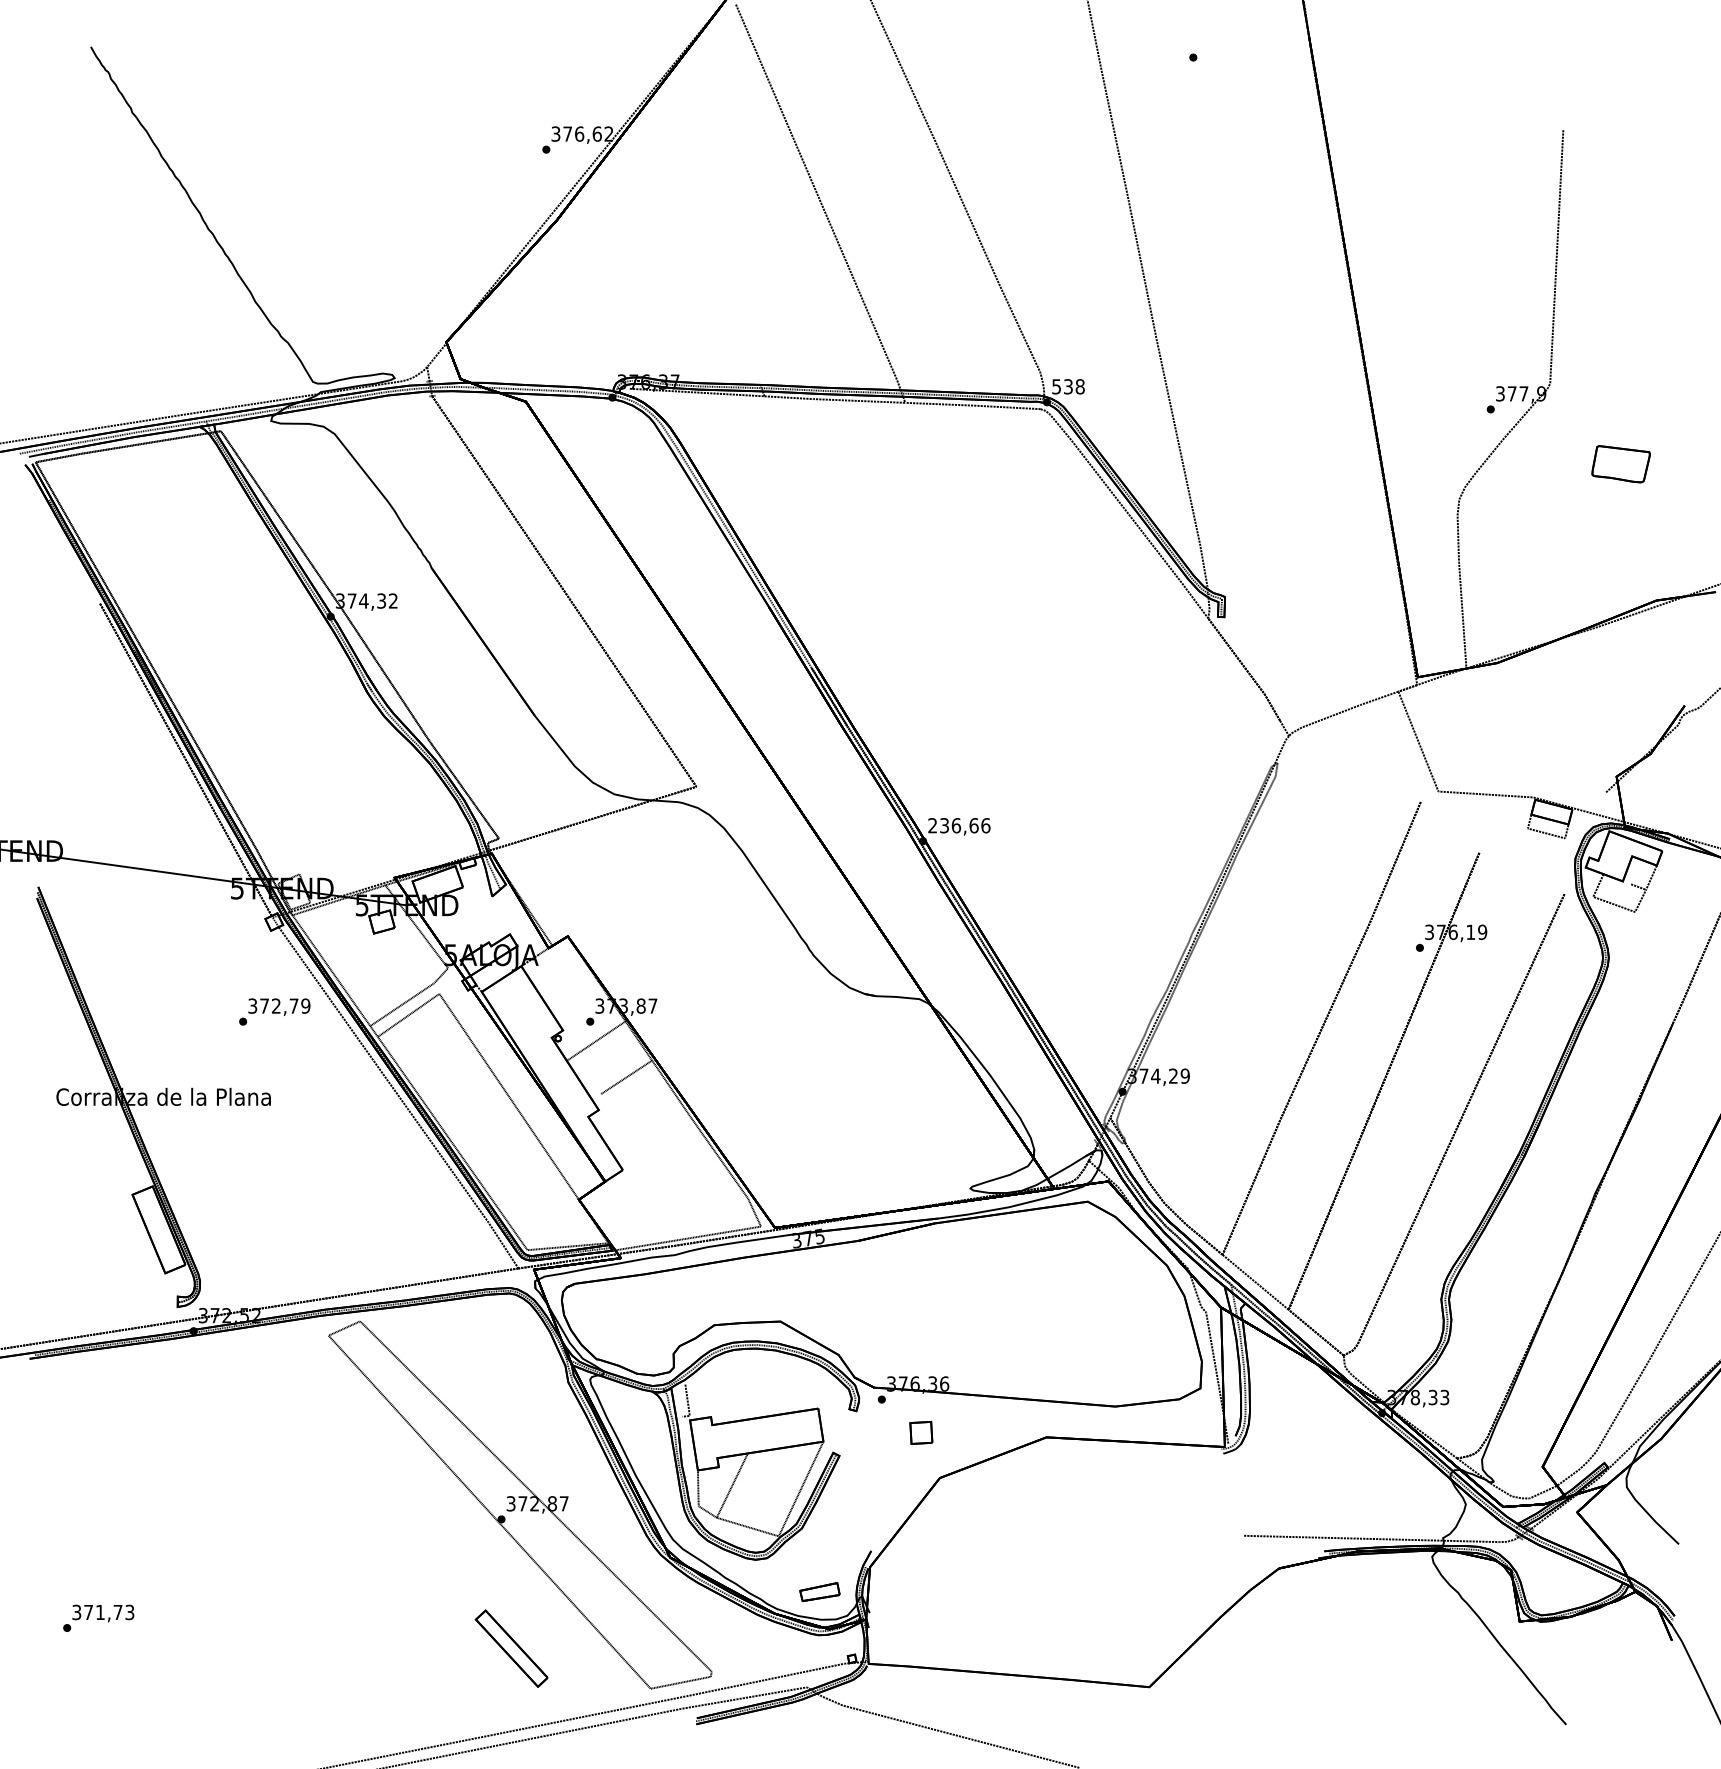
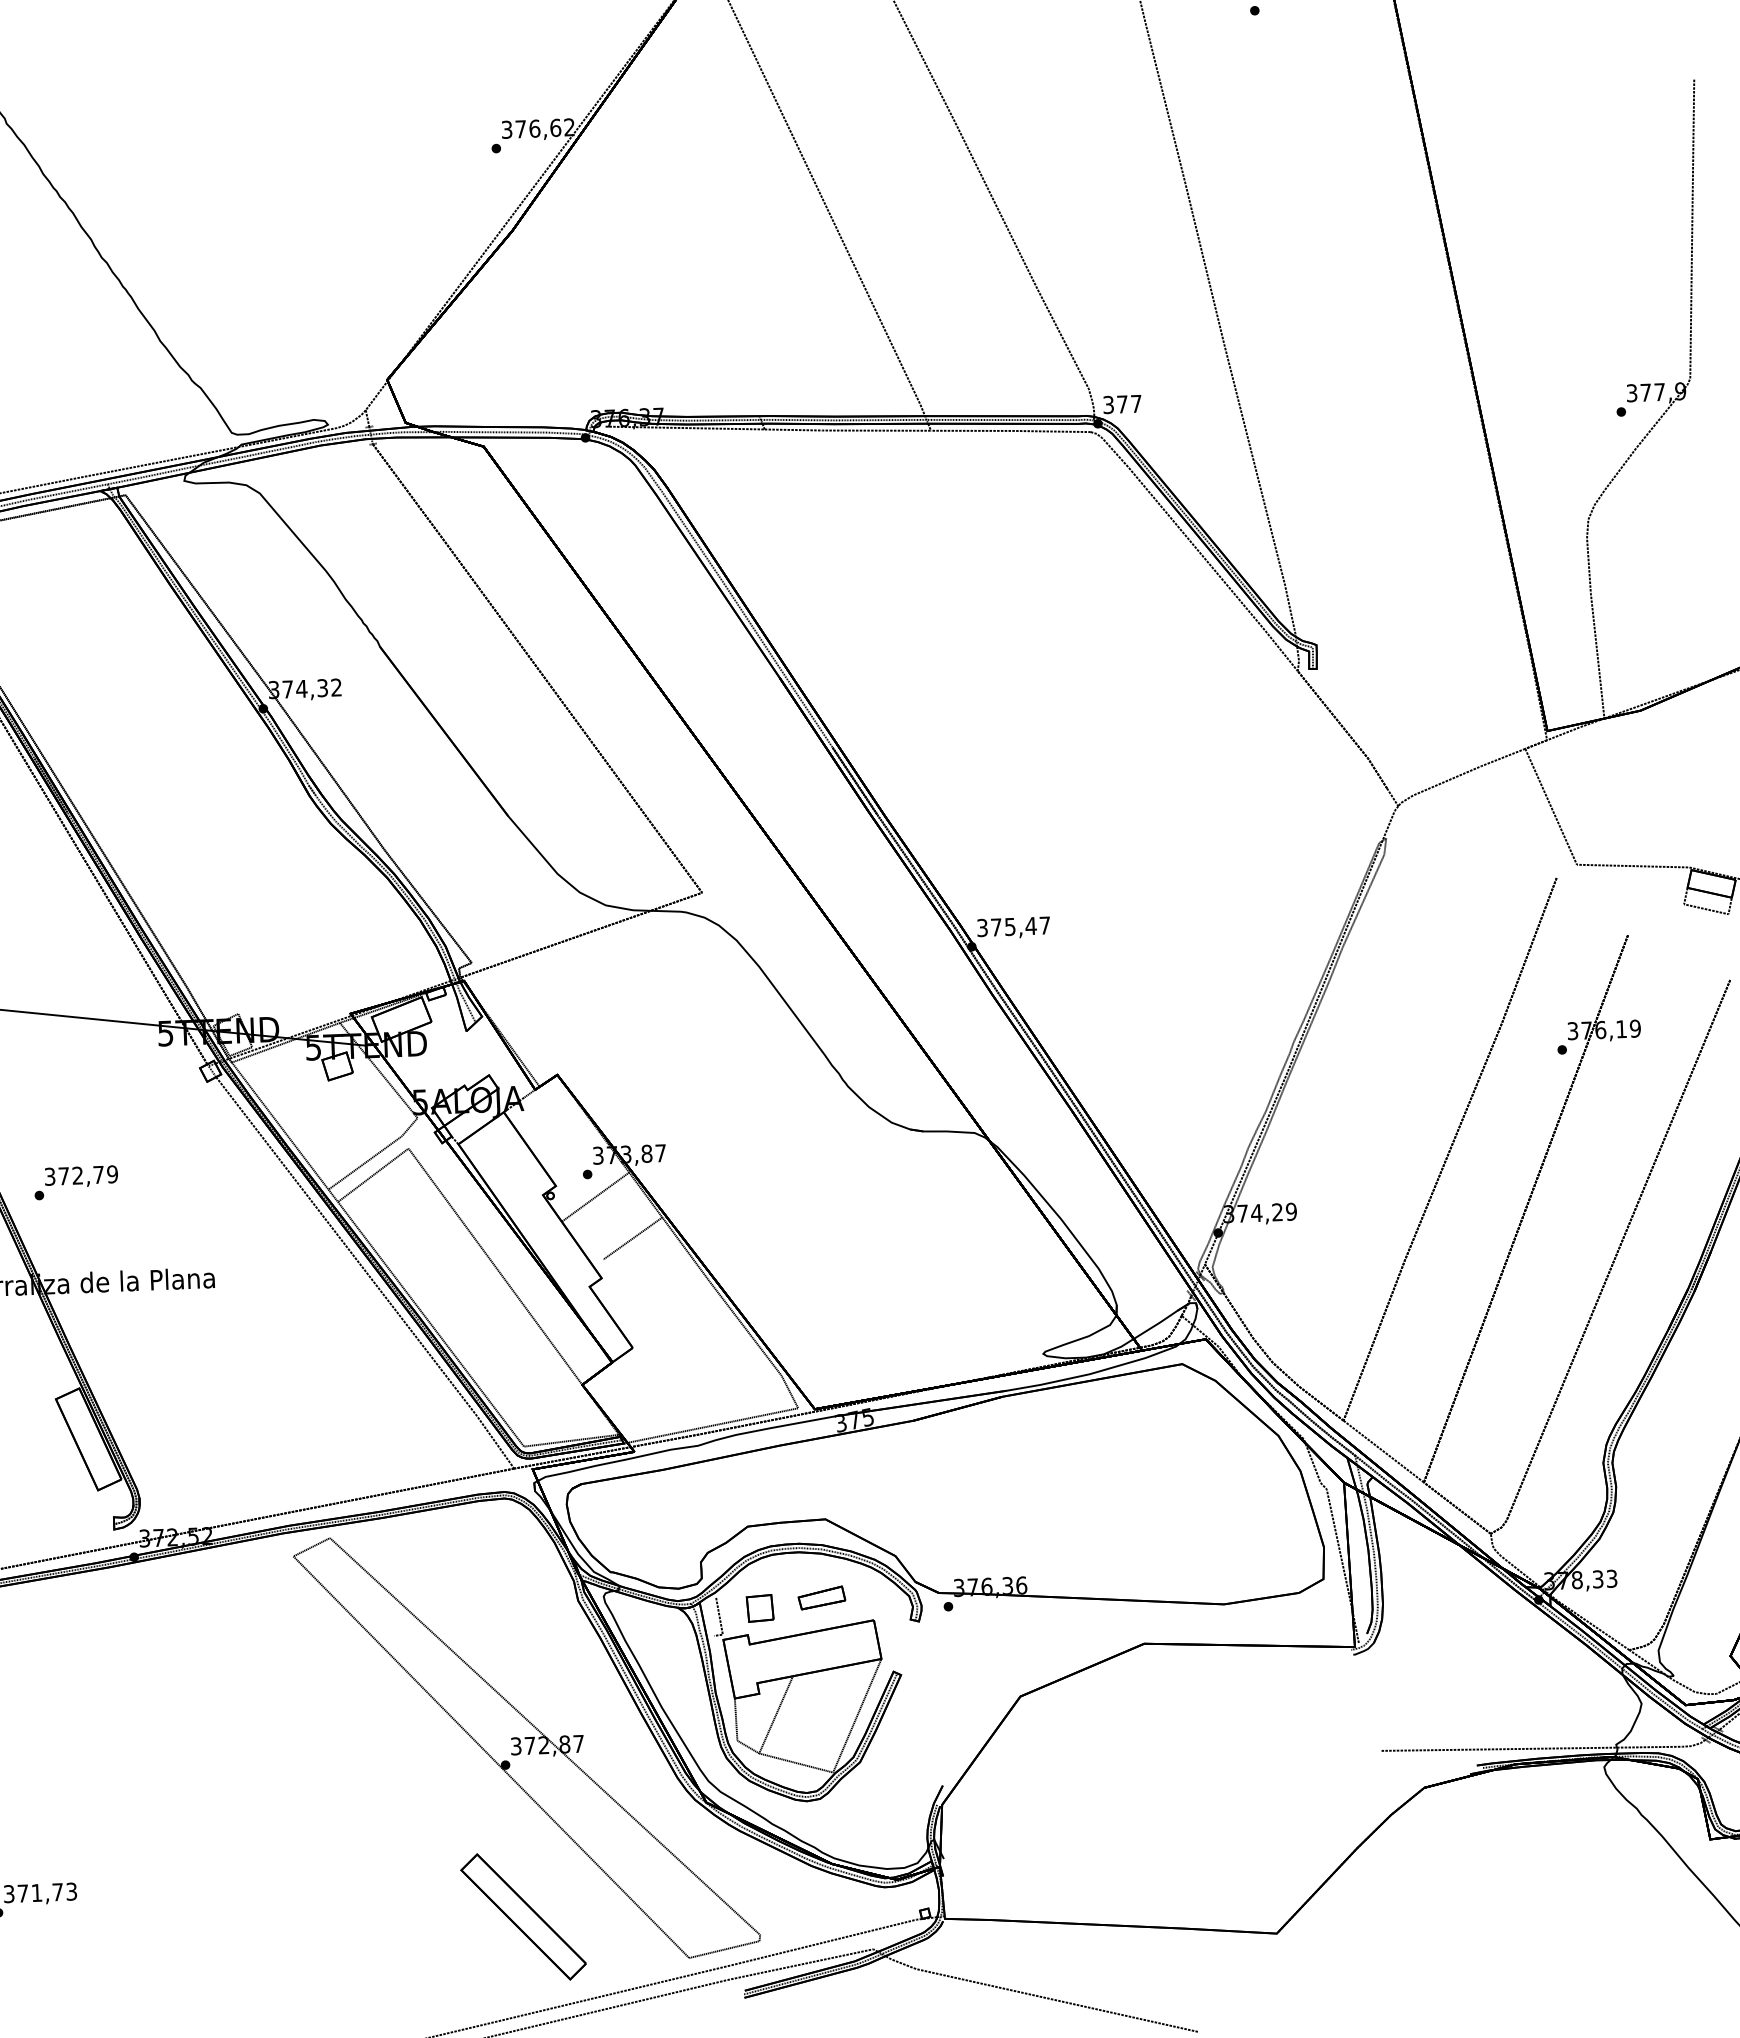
text: (1068, 386) -> (1122, 404), 538 -> 377
text: (959, 825) -> (1013, 926), 236,66 -> 375,47
text: (274, 1011) -> (75, 1182), moved
part: (921, 1432) -> (760, 1607), moved
part: (819, 1592) -> (821, 1598), moved
part: (511, 1648) -> (523, 1916), size x1.43

